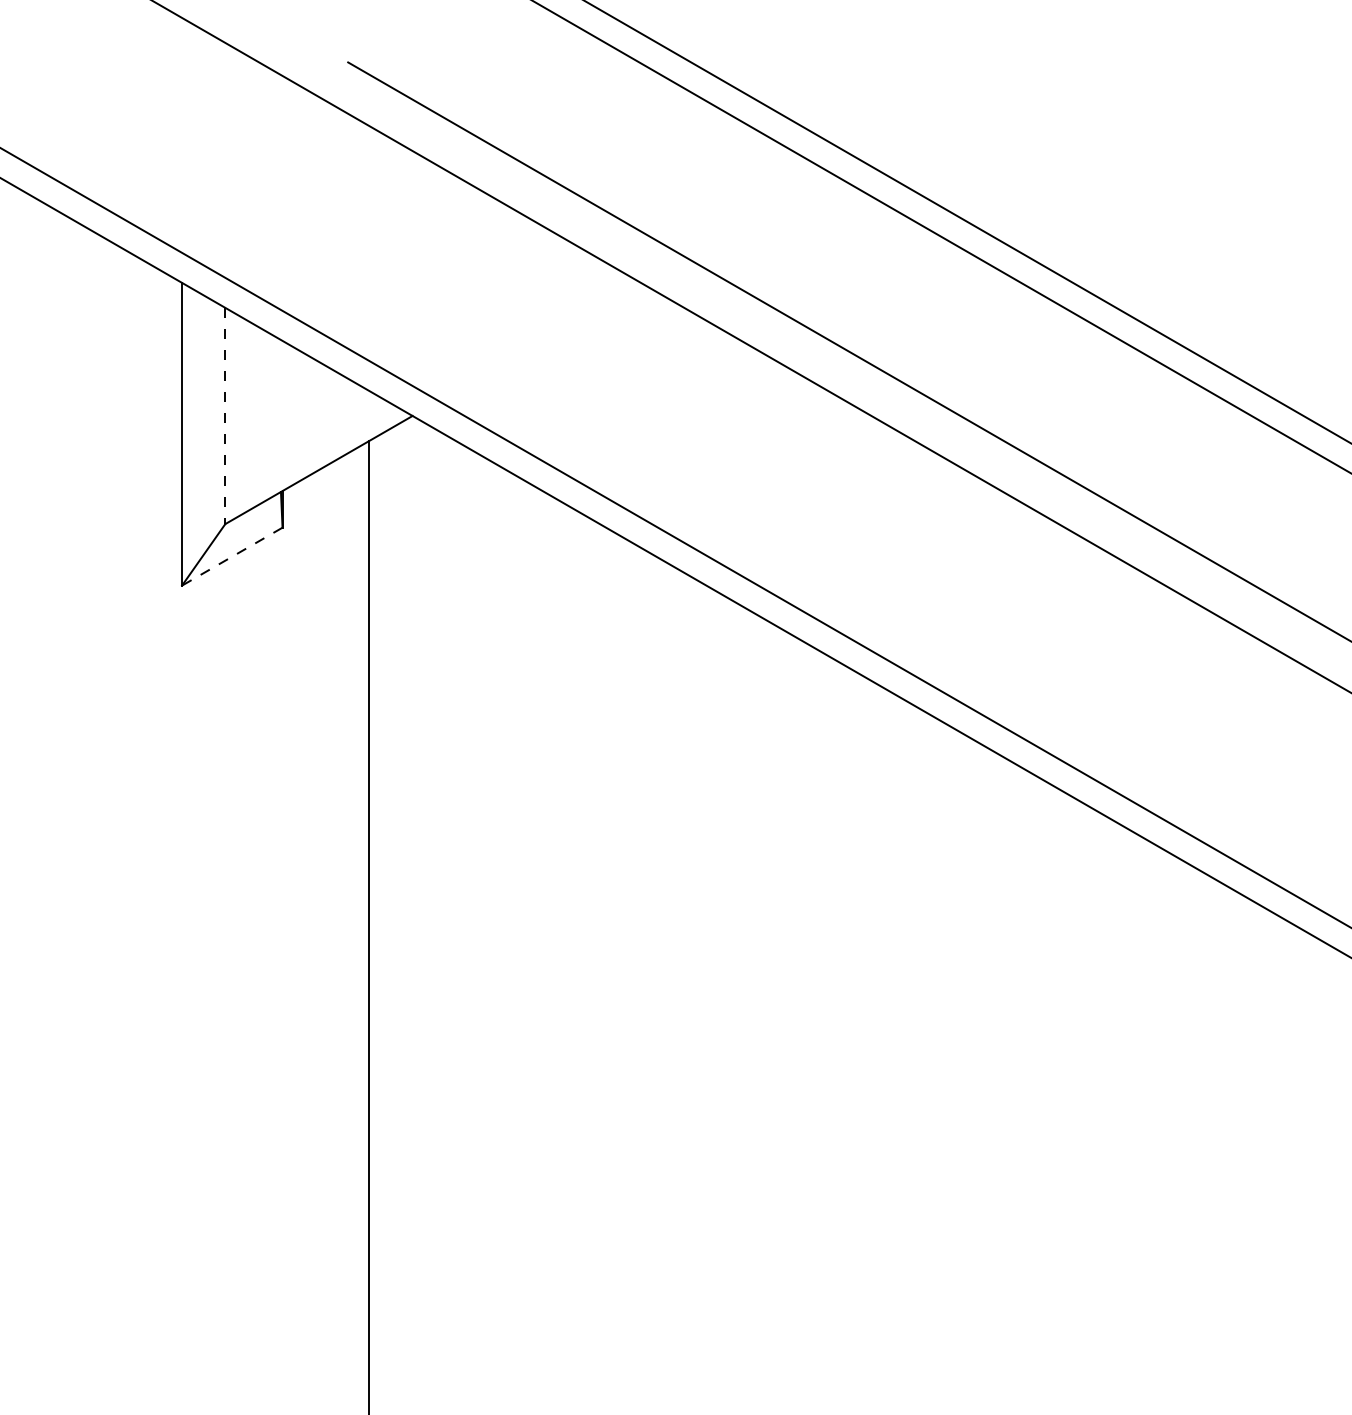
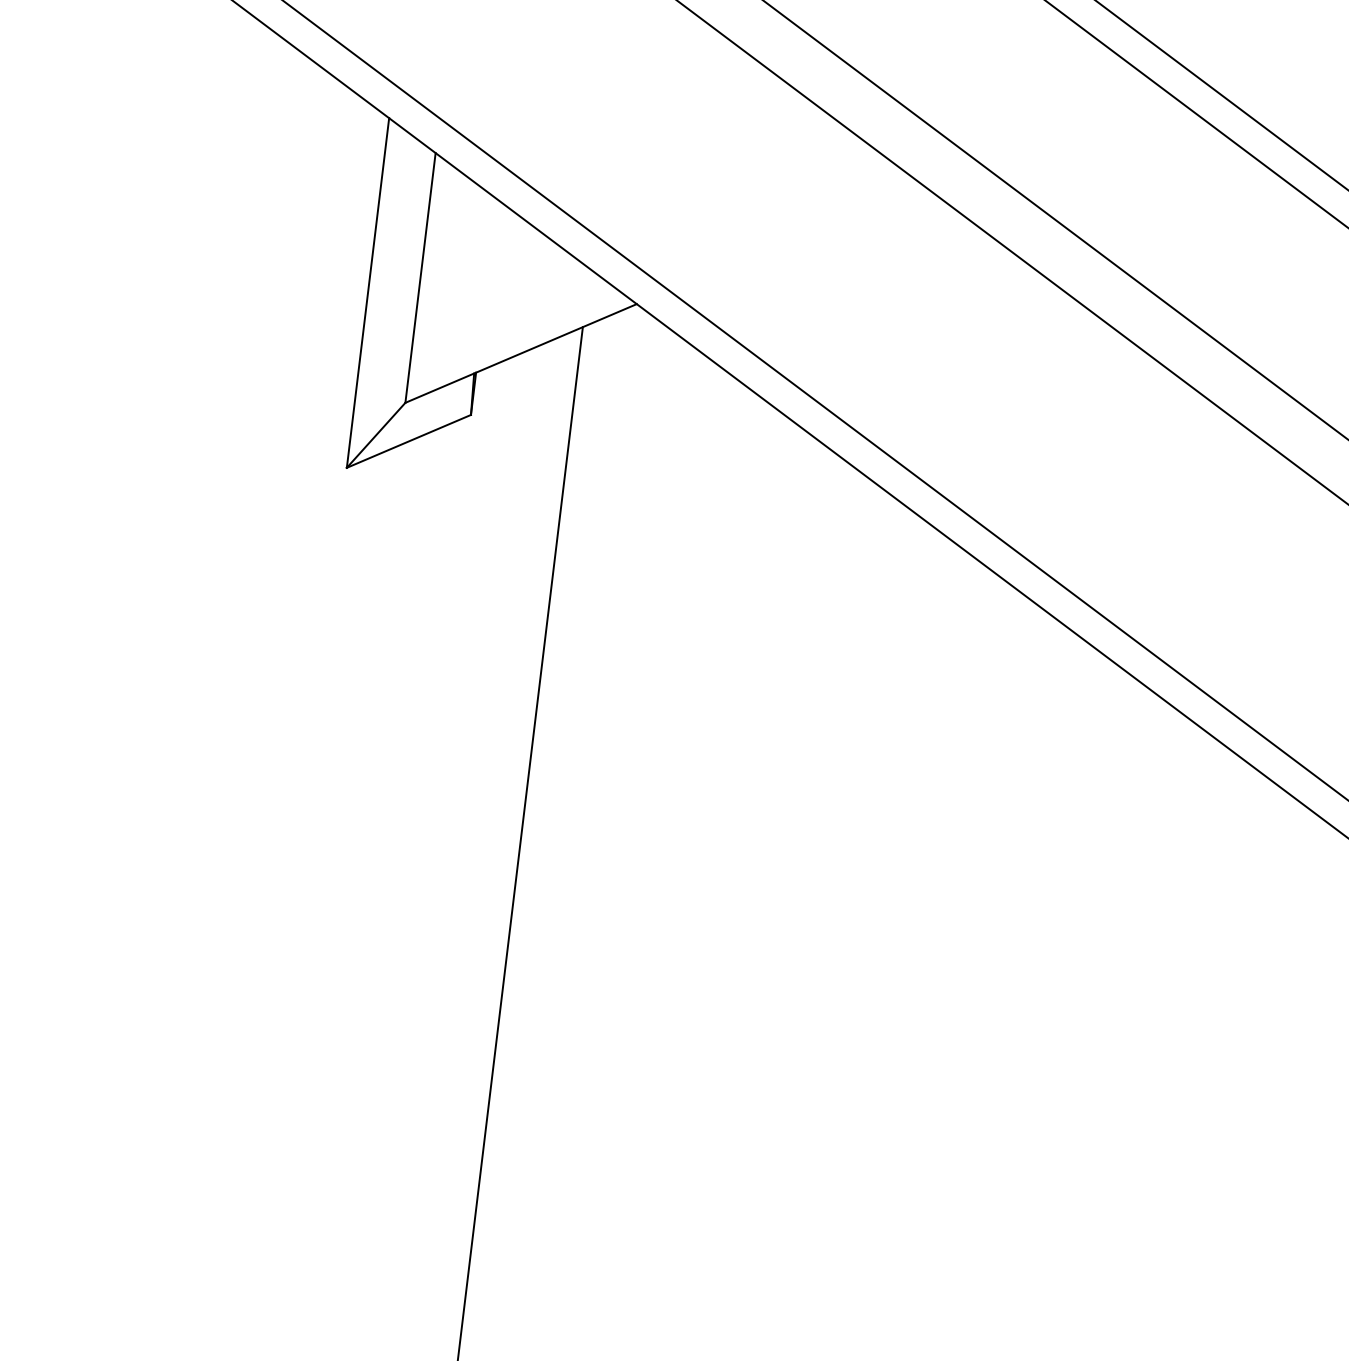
line: (225, 416) -> (420, 278), dashed -> solid
line: (231, 556) -> (408, 441), dashed -> solid

